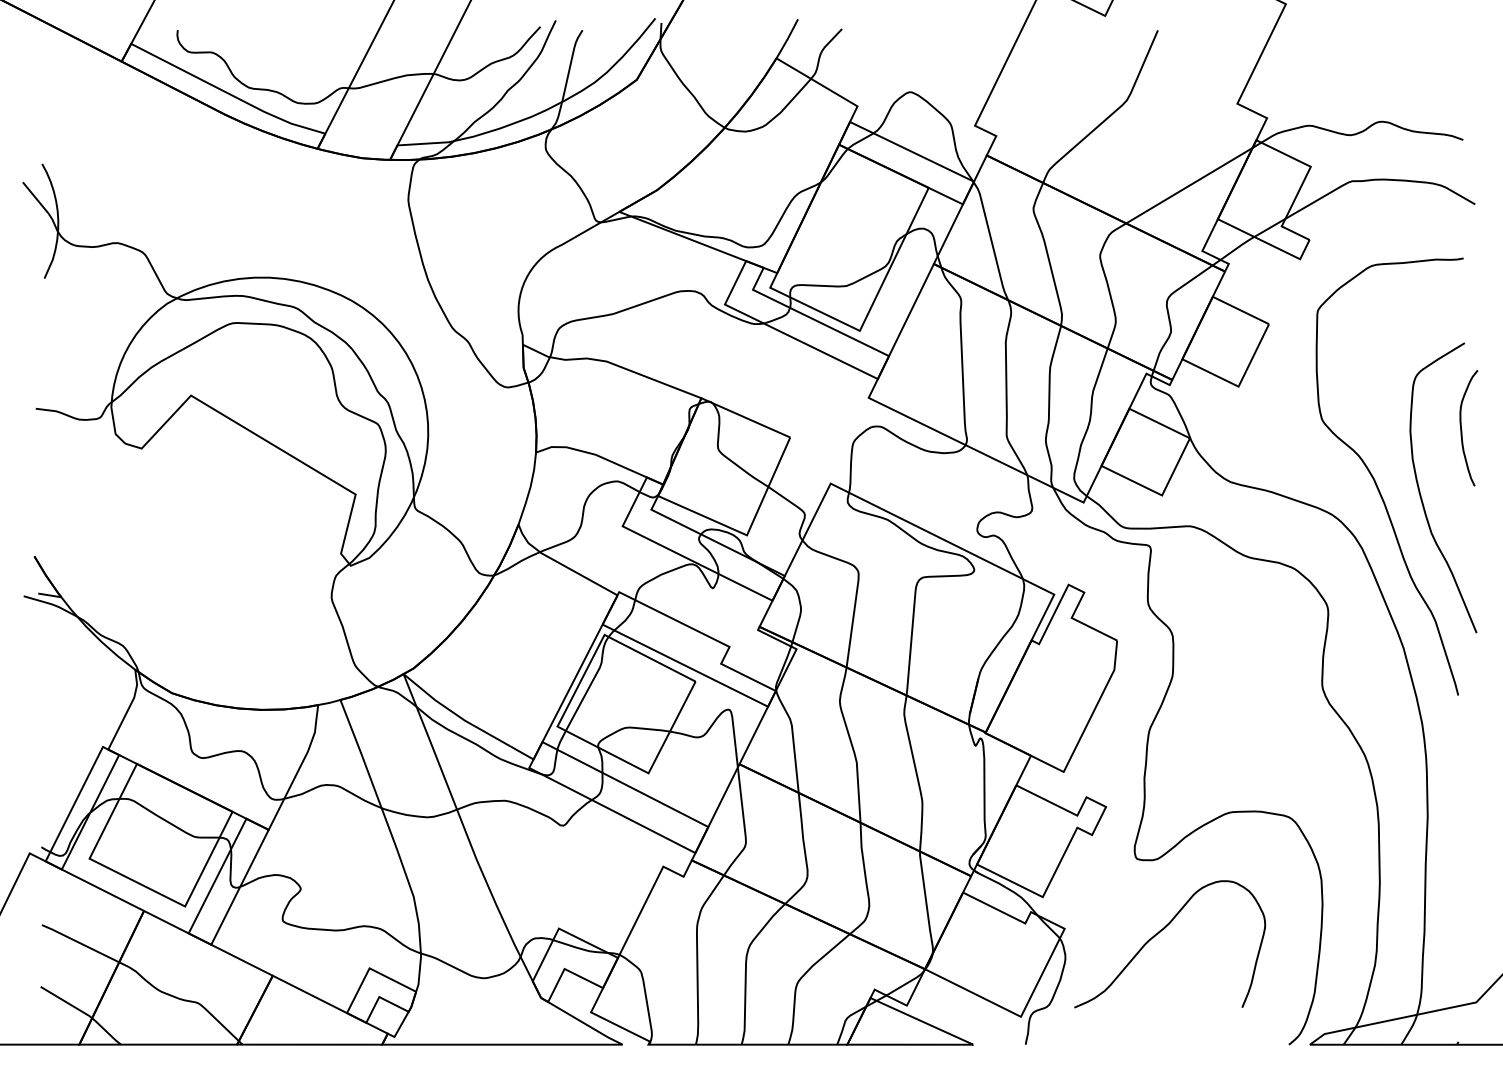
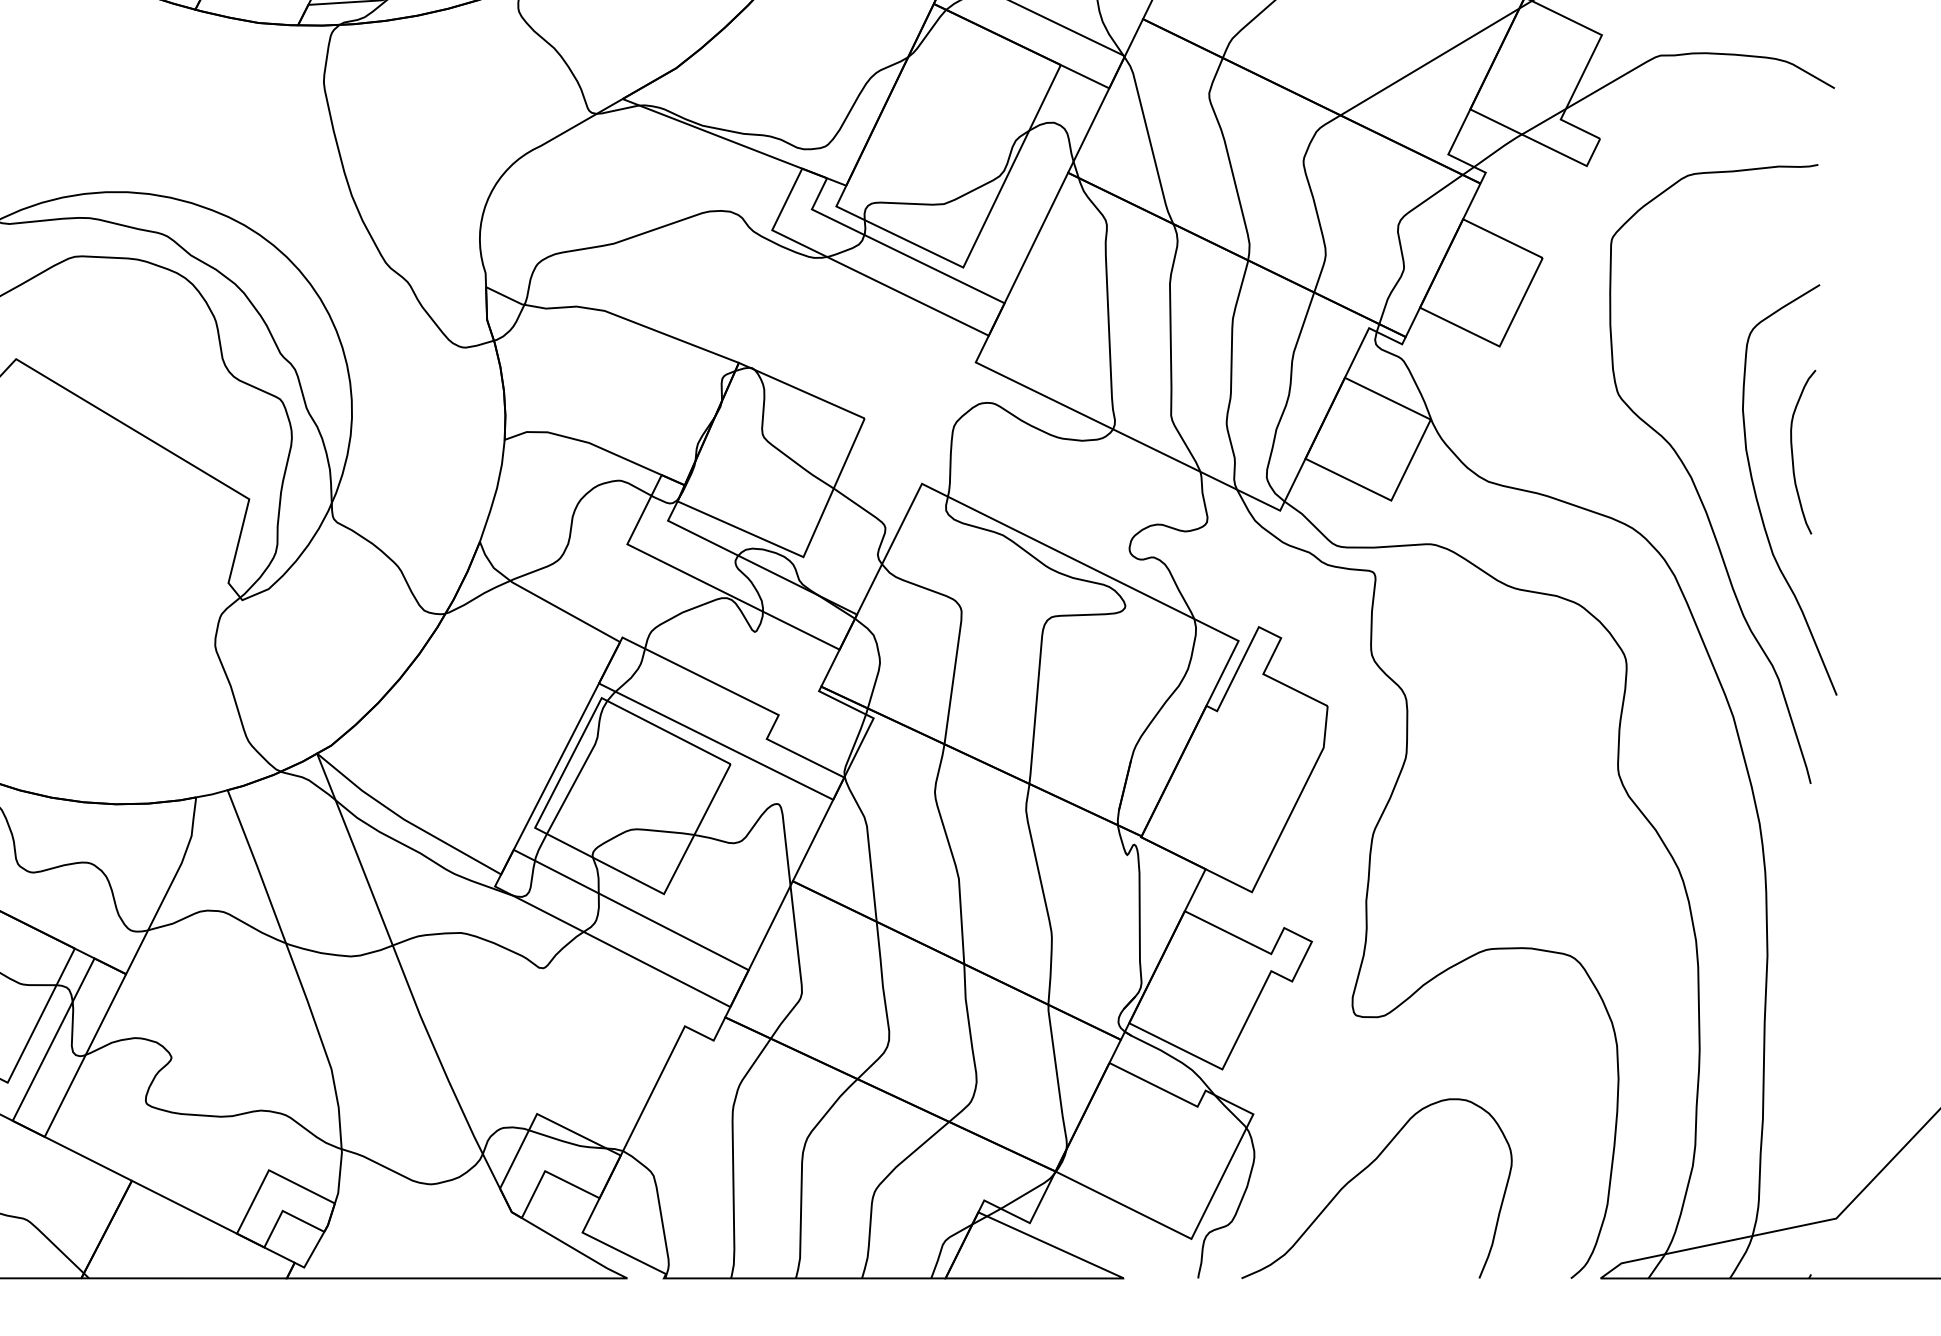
curve: (1462, 429) -> (1794, 453), moved
curve: (1159, 933) -> (1362, 1173), moved

